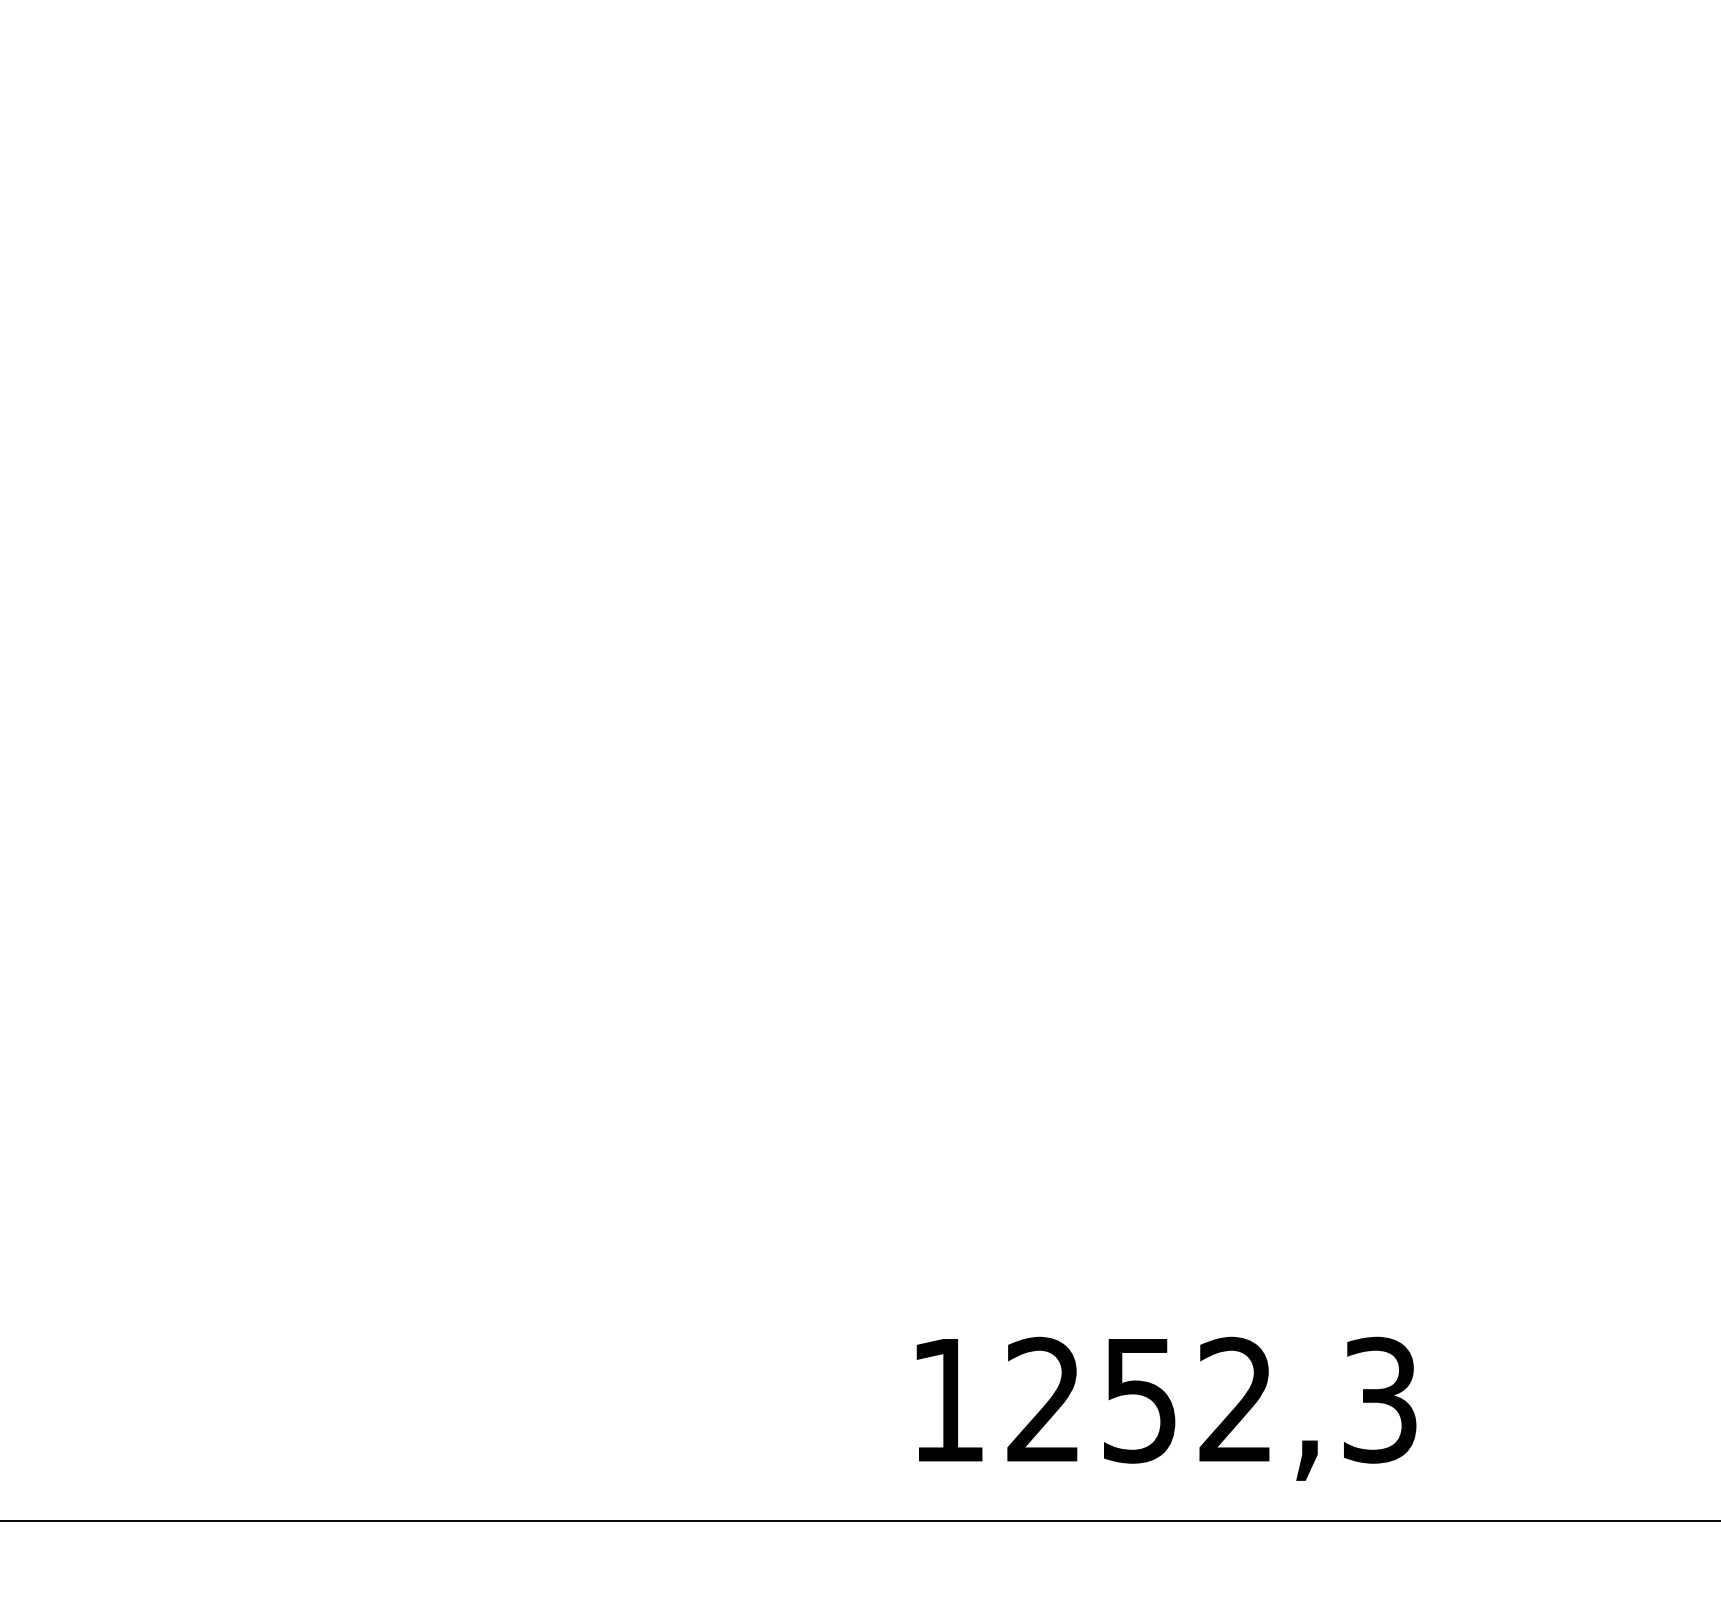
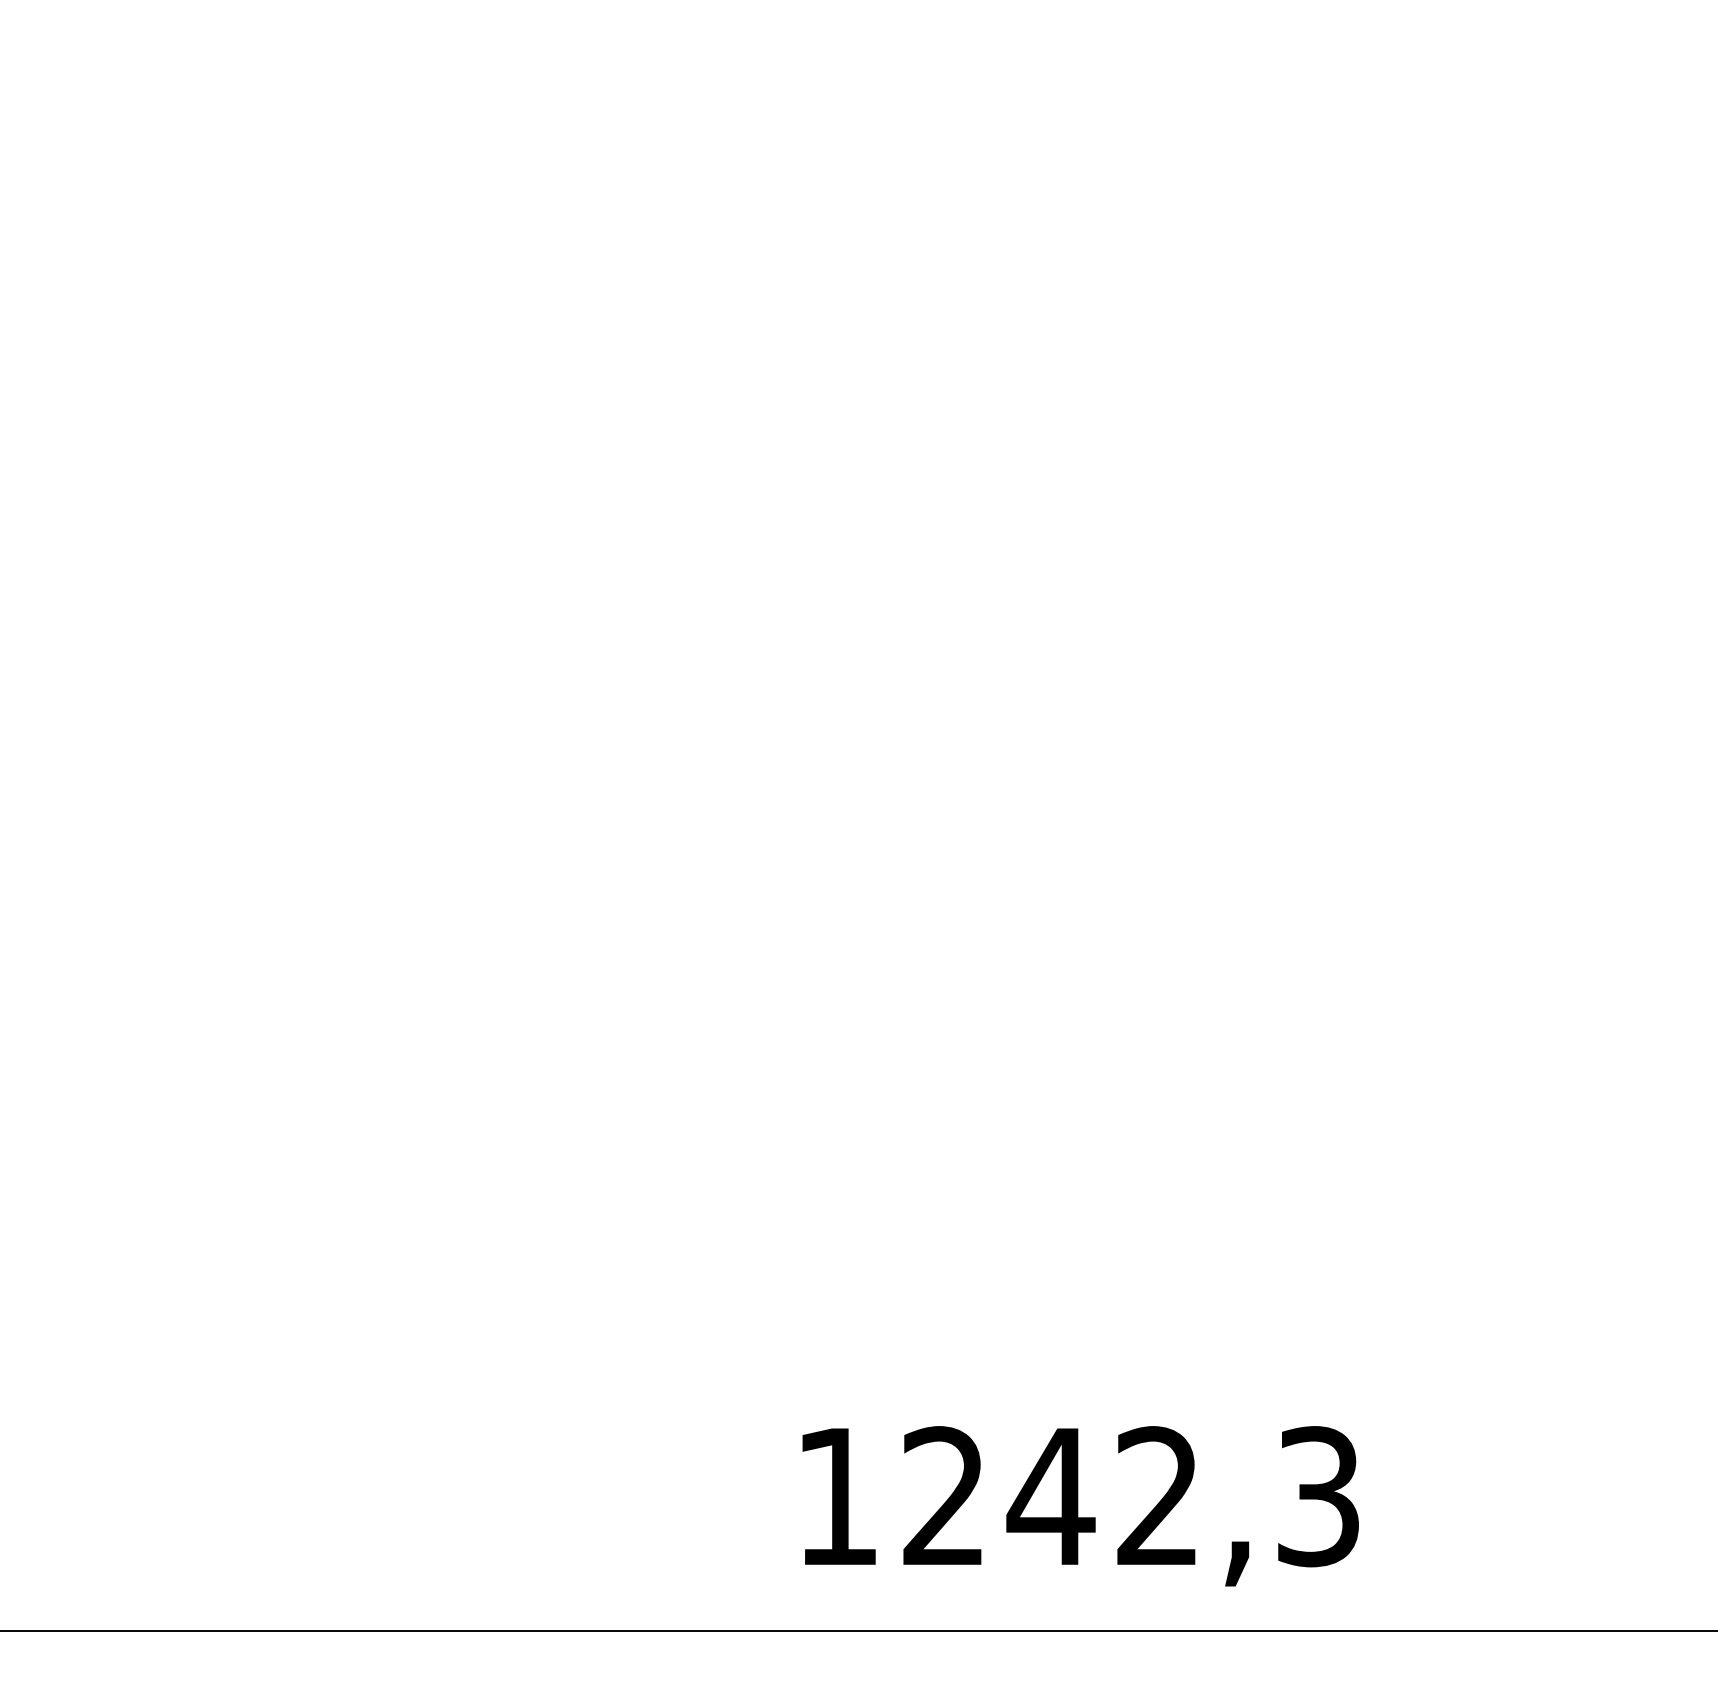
text: (1139, 1401) -> (1050, 1498), 1252,3 -> 1242,3

